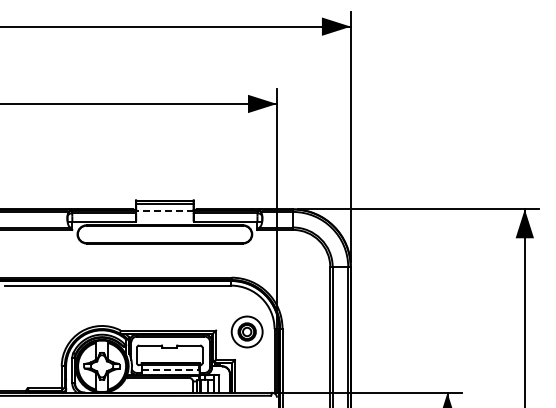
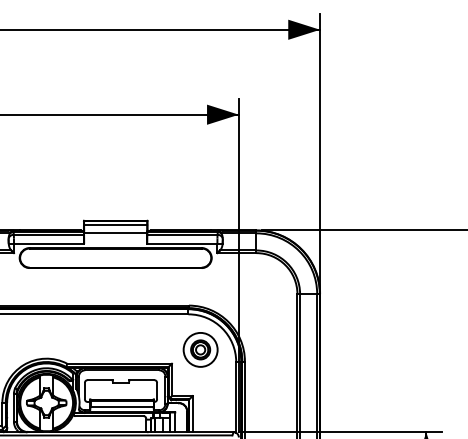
line: (164, 211) -> (115, 232), dashed -> solid
part: (246, 331) -> (199, 349), moved
line: (170, 370) -> (121, 407), dashed -> solid

